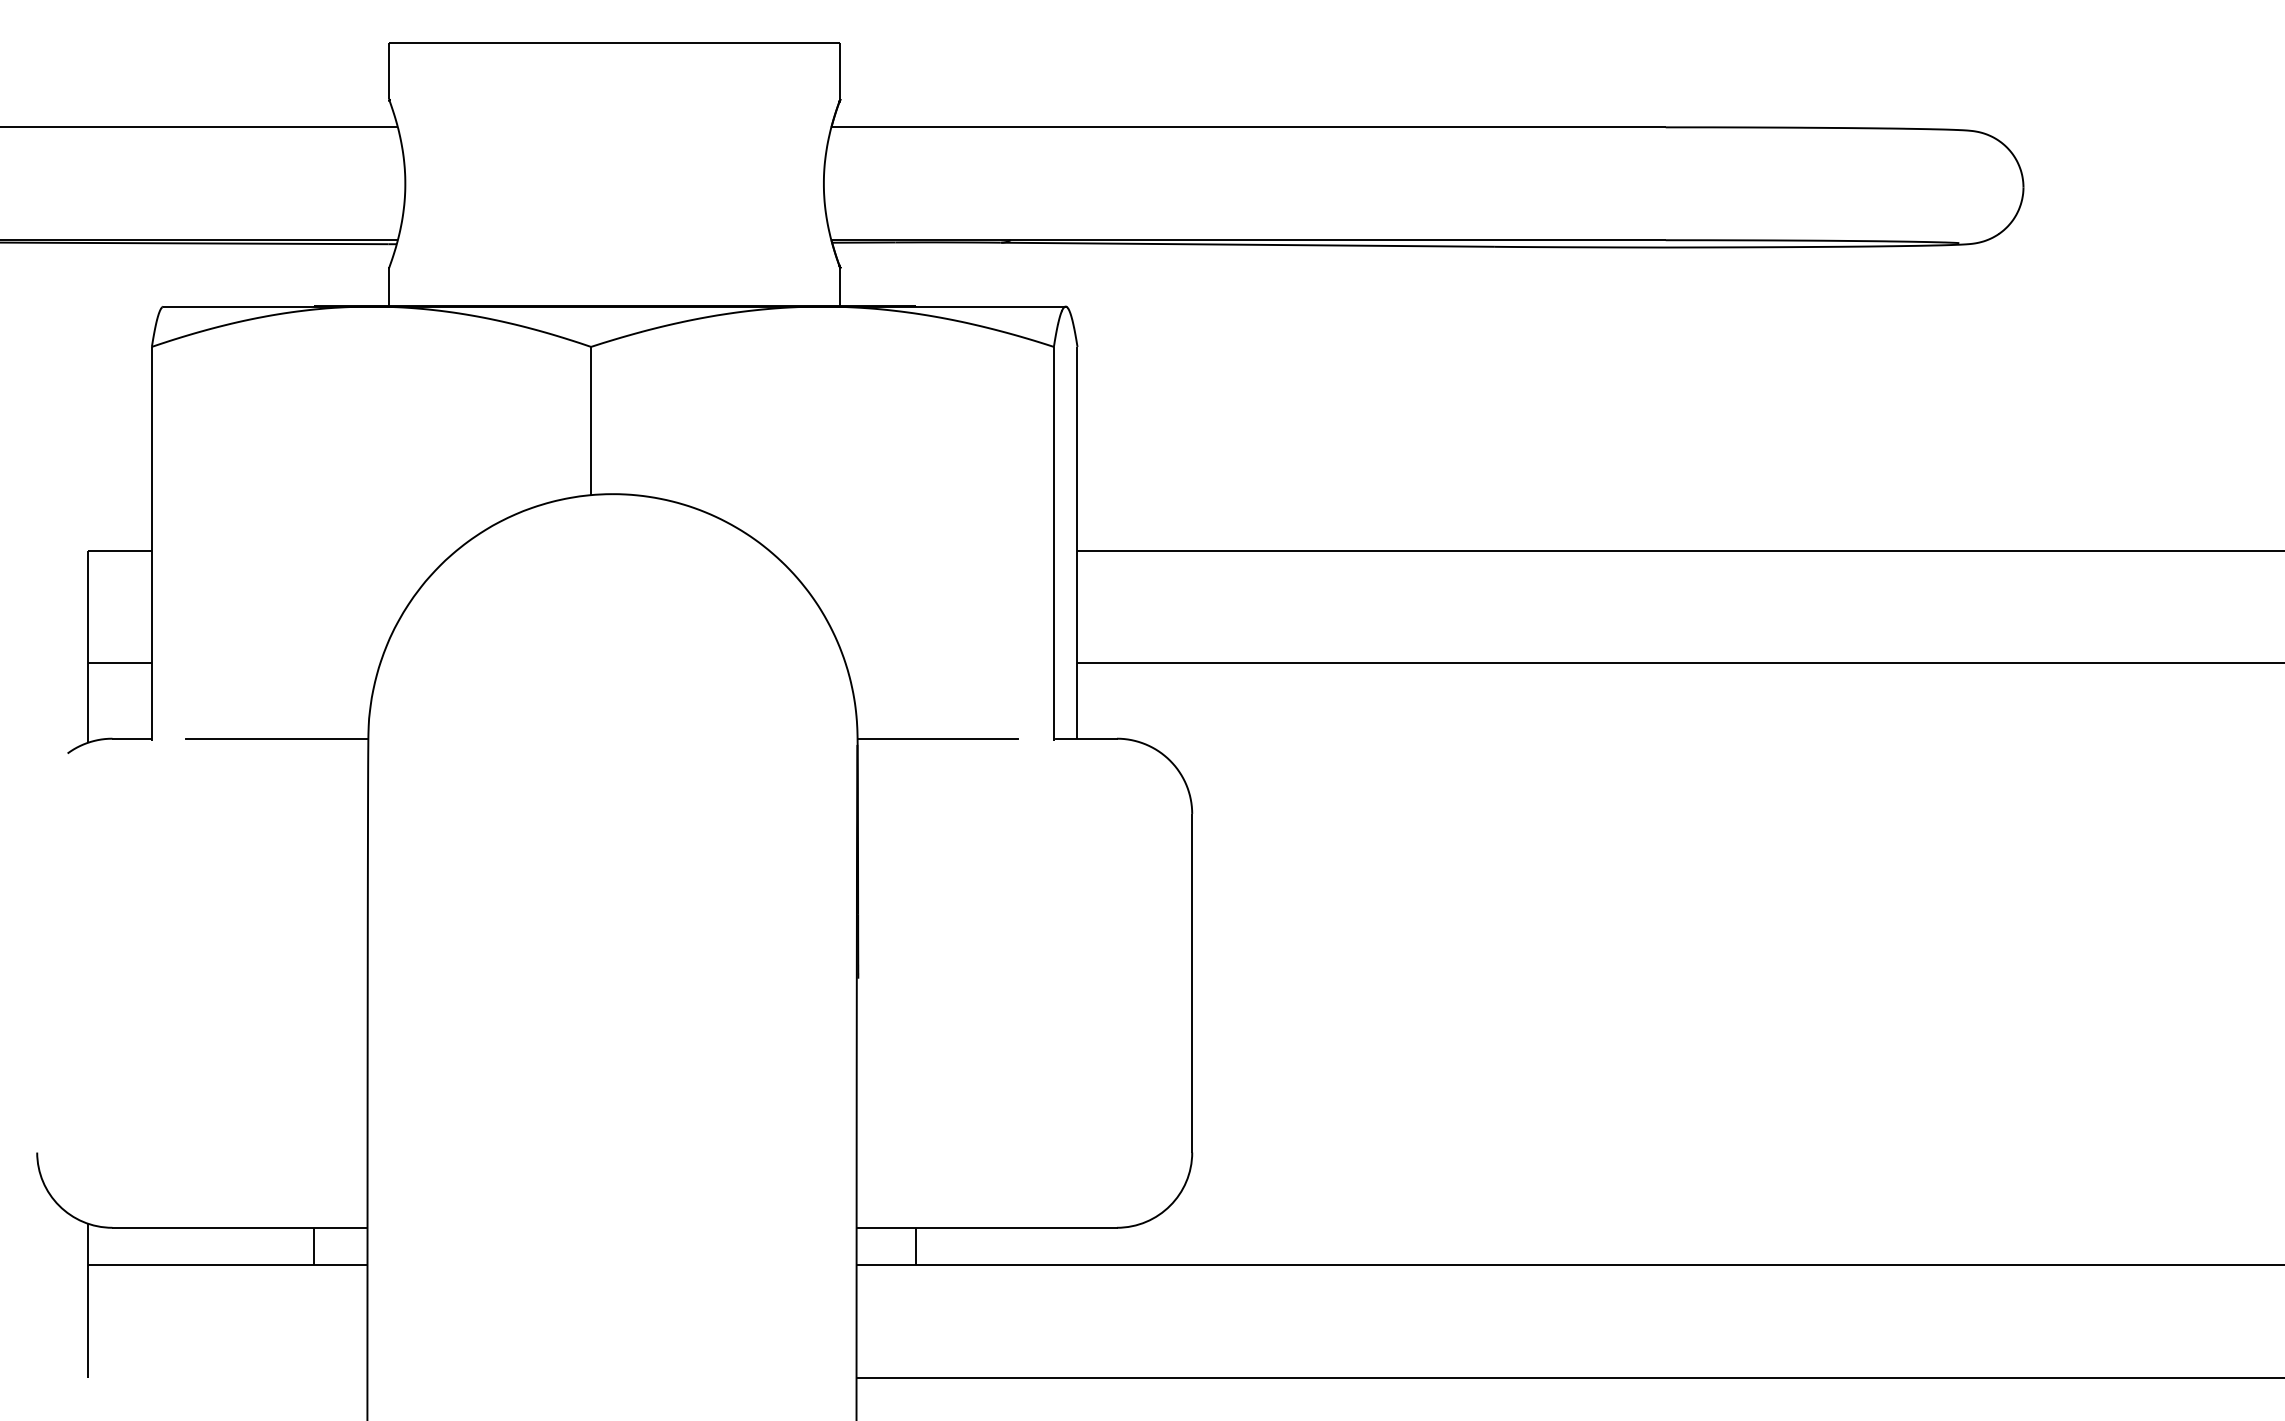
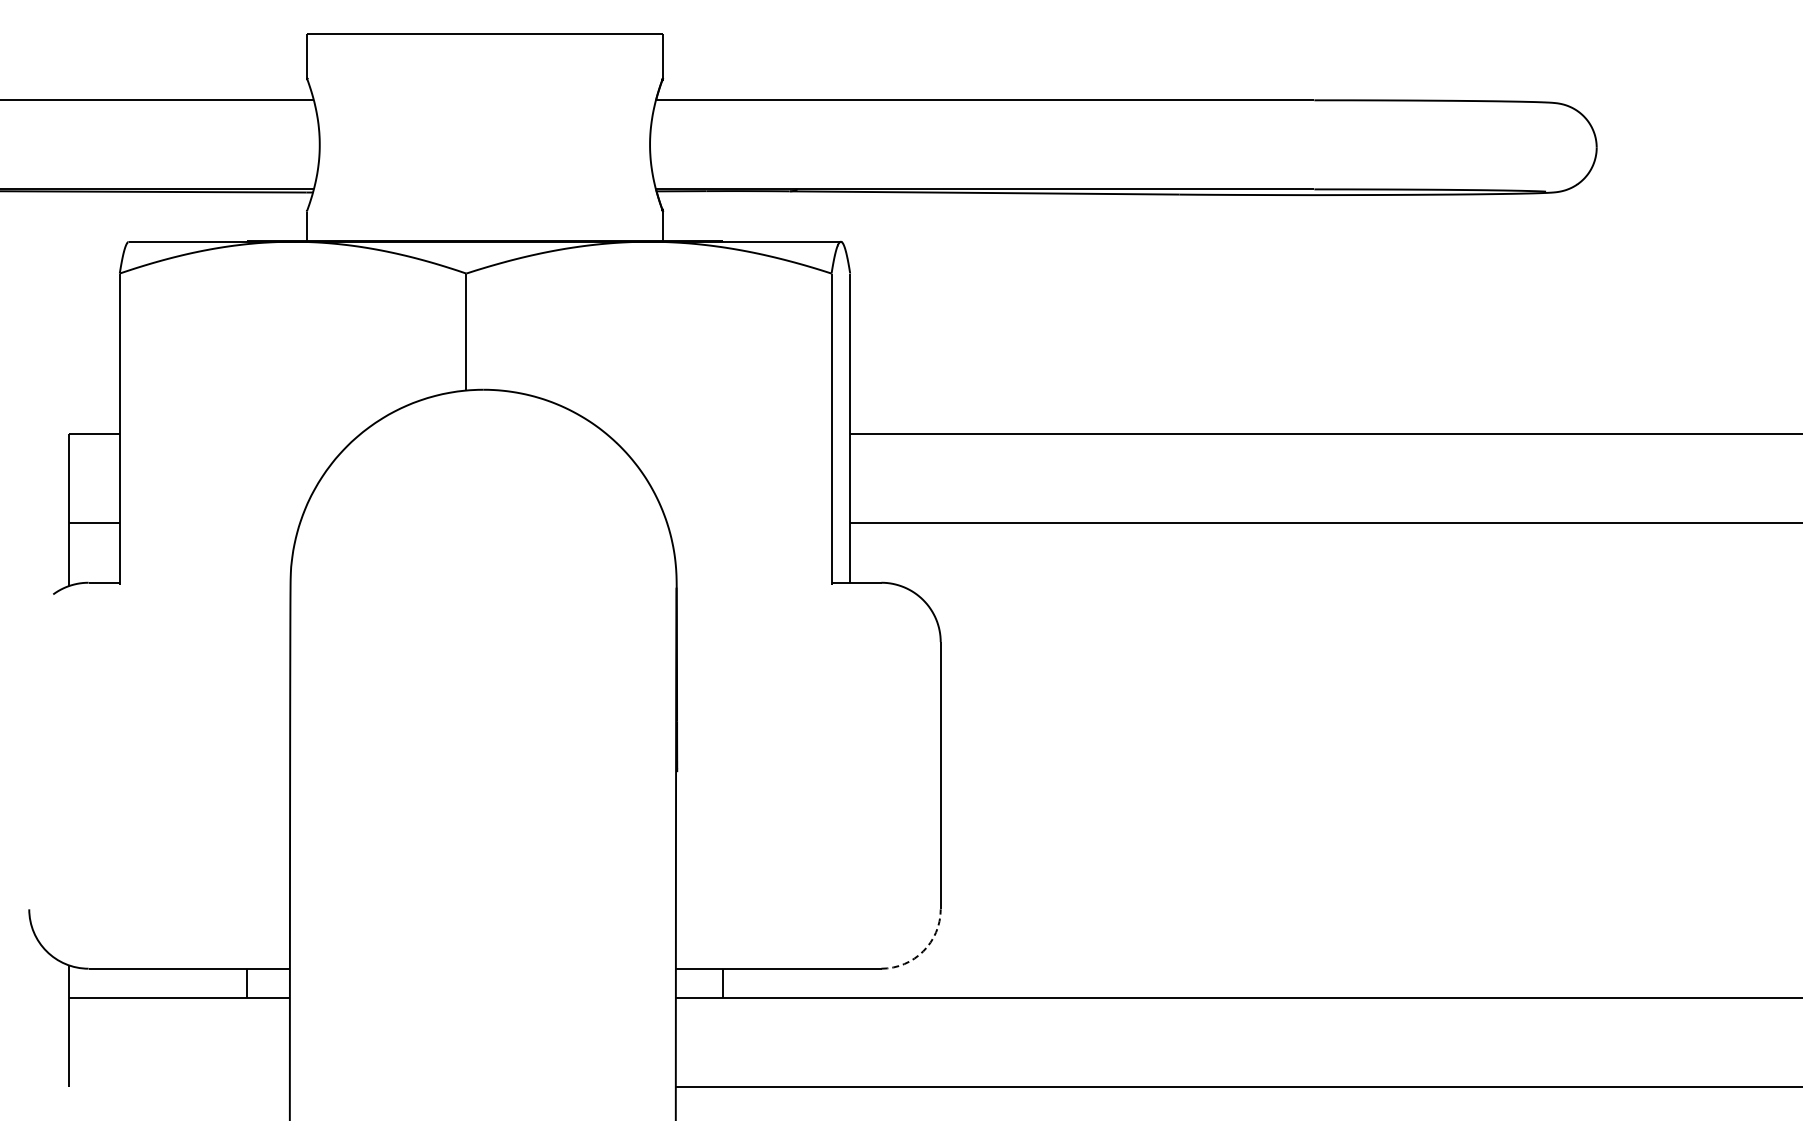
line: (277, 738) -> (218, 582), removed
line: (937, 738) -> (739, 582), removed
arc: (1170, 1205) -> (923, 951), solid -> dashed

